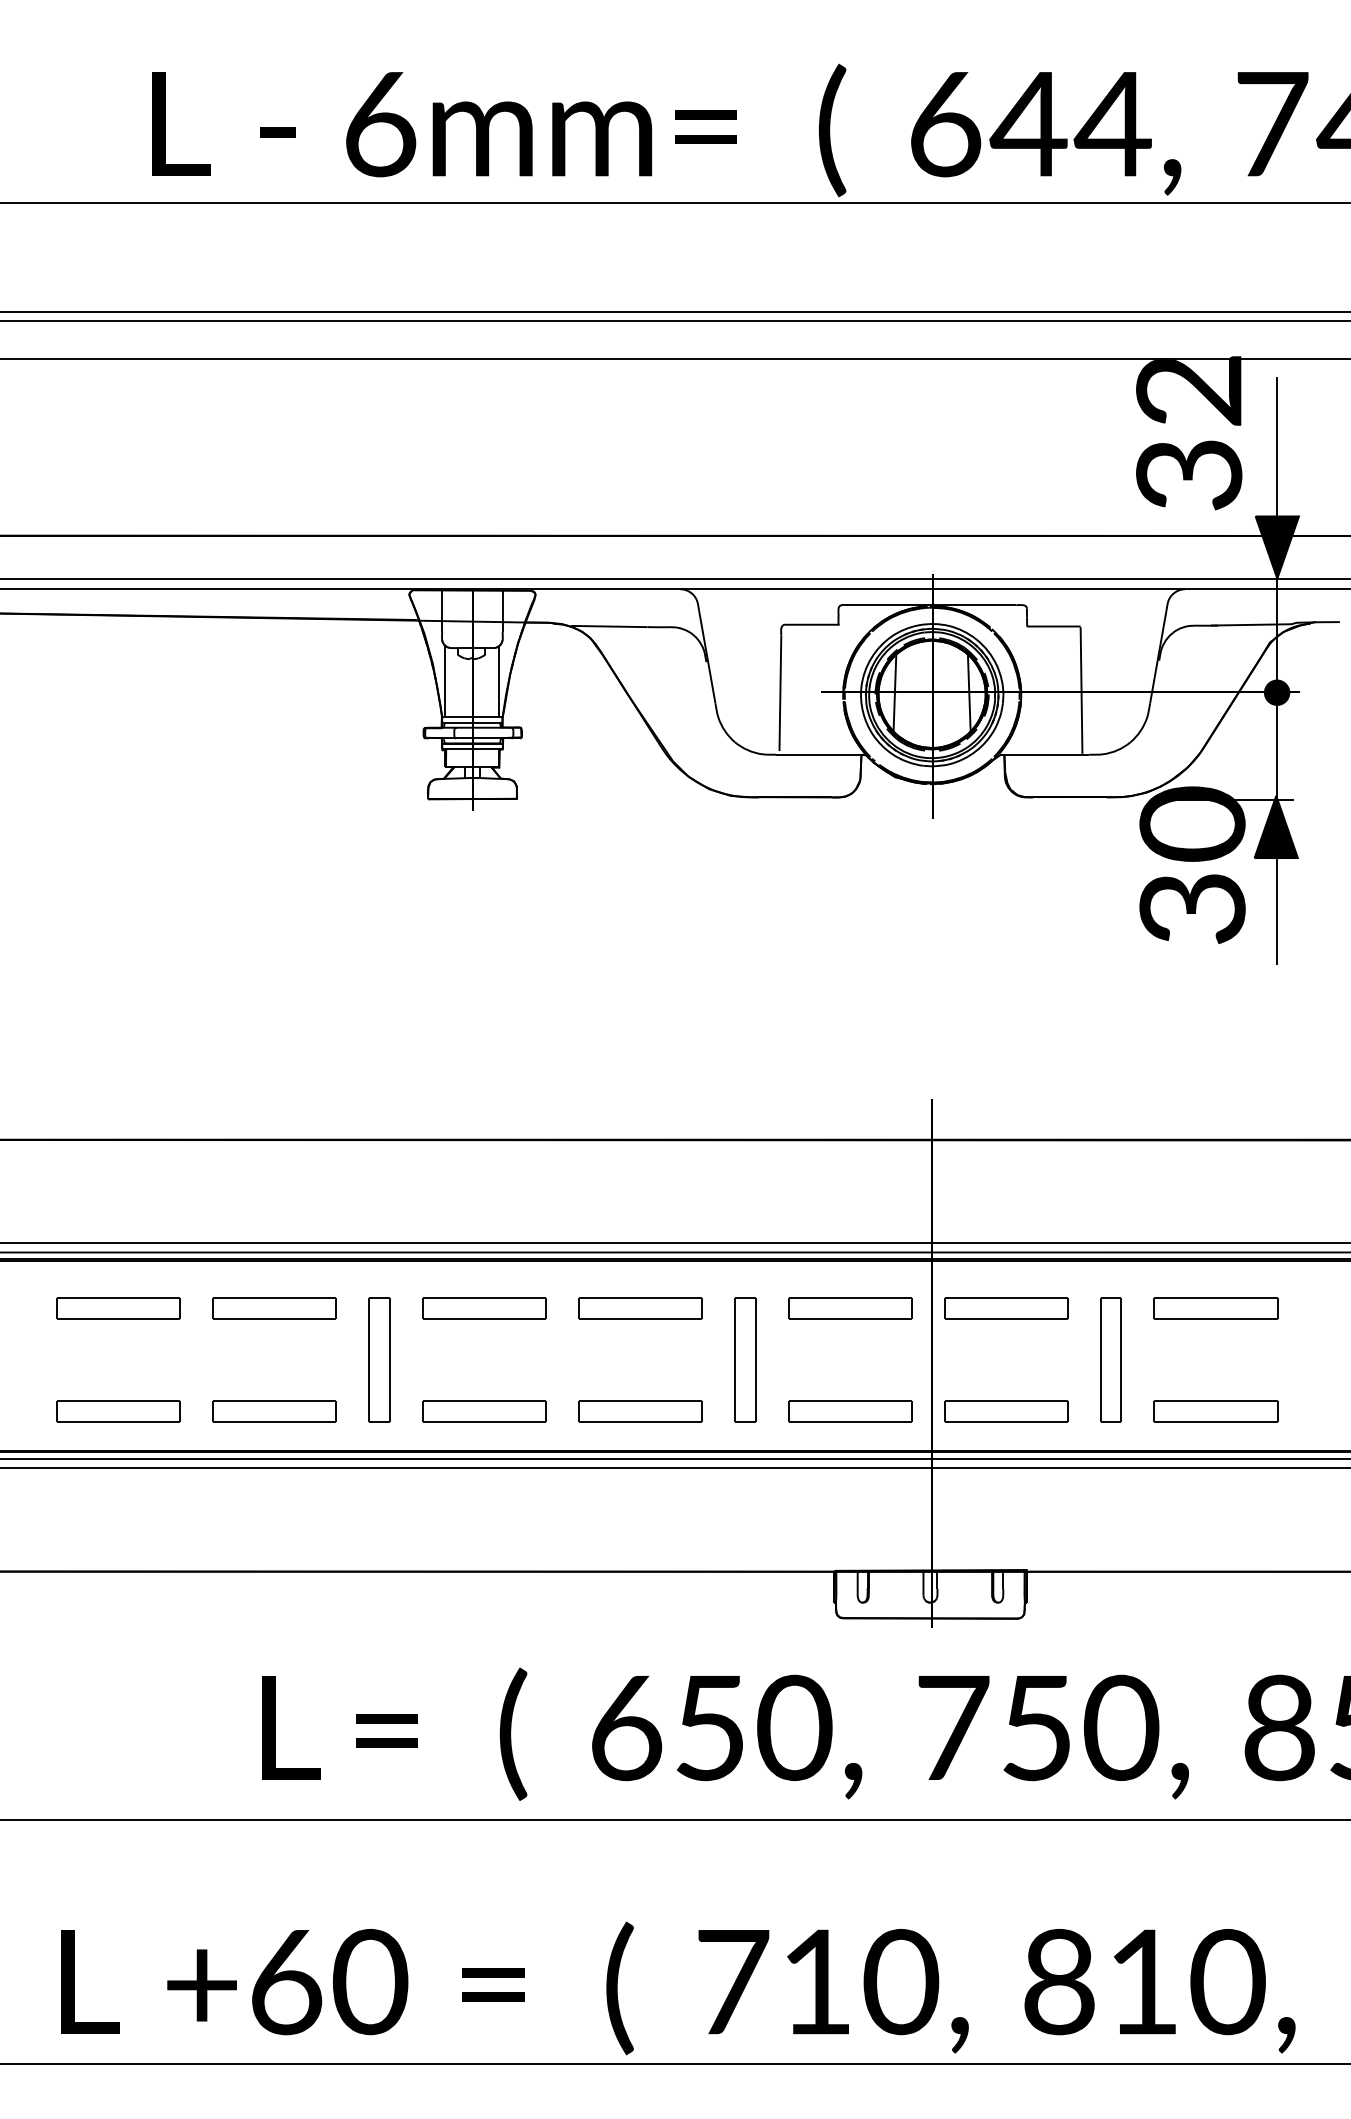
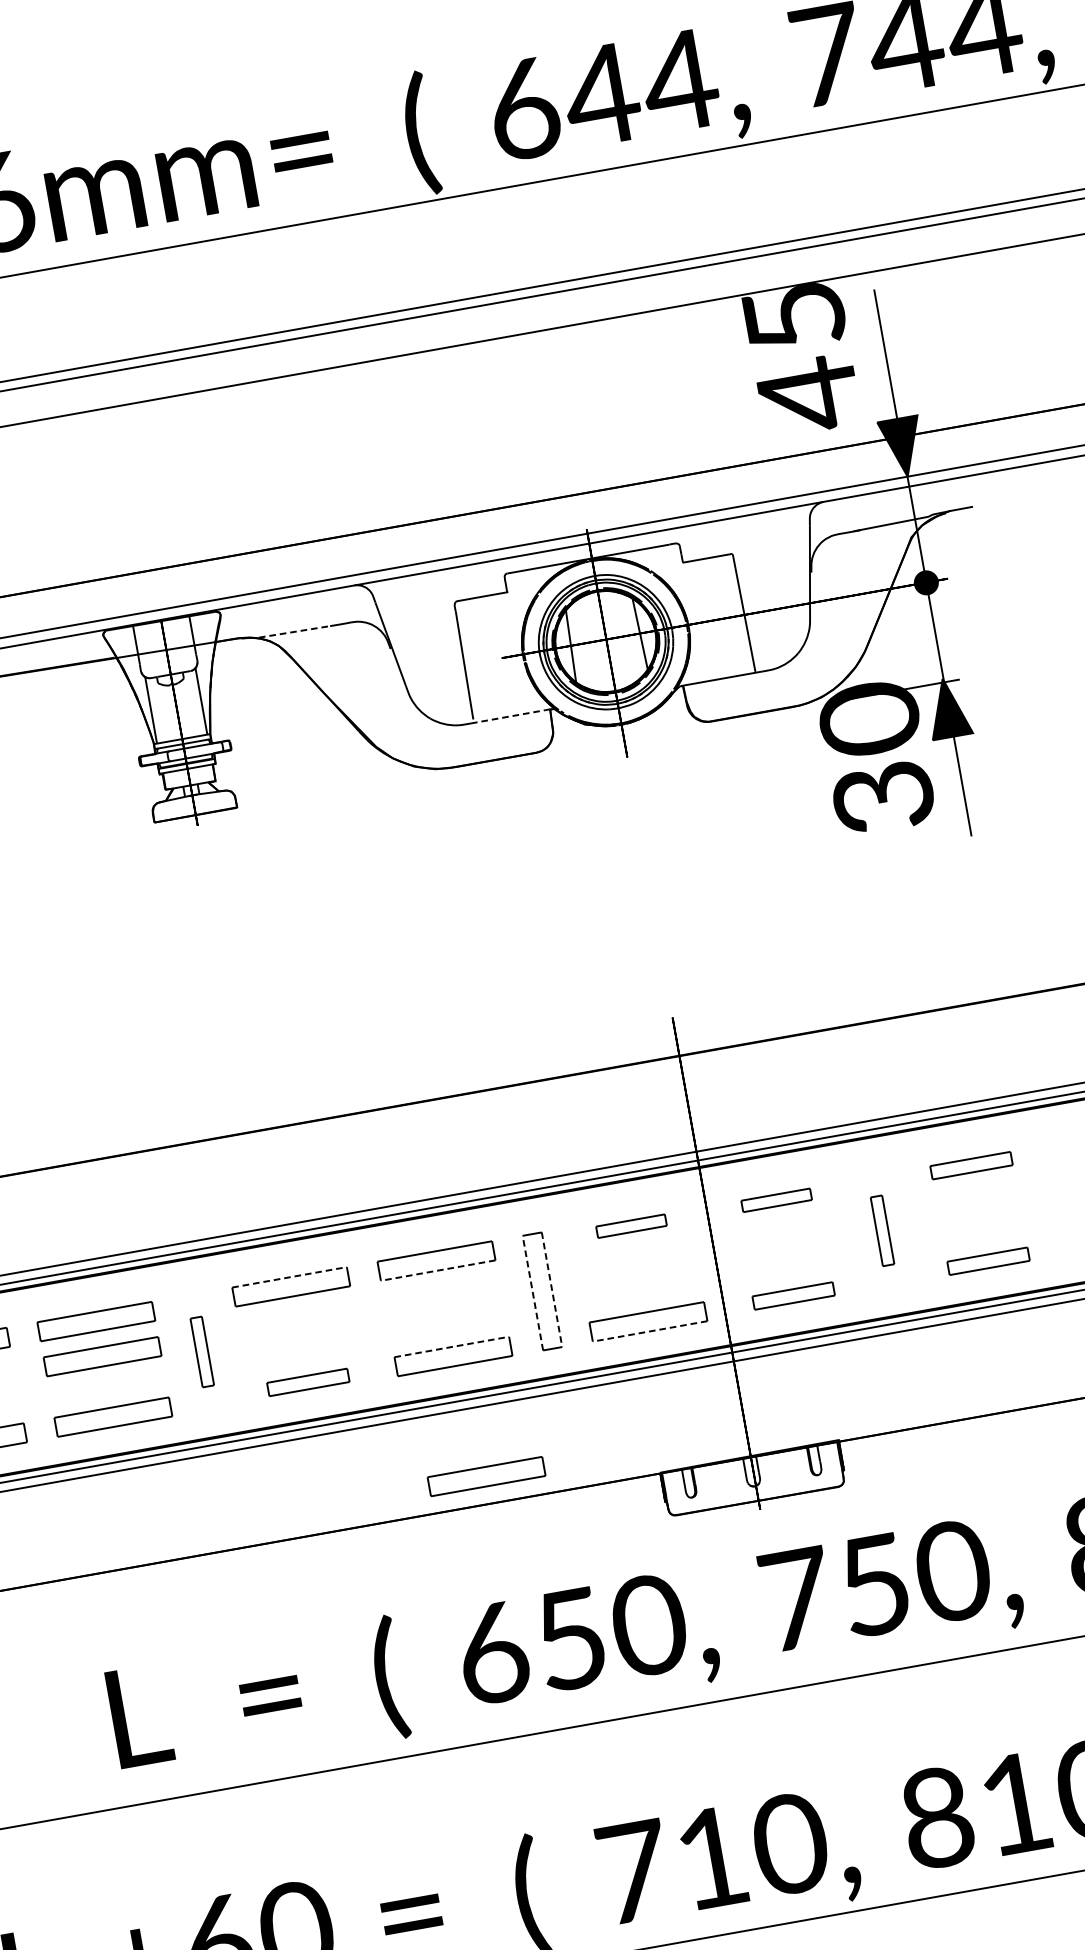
text: (1189, 435) -> (802, 358), 32 -> 45
line: (609, 626) -> (294, 631), solid -> dashed
line: (821, 754) -> (512, 715), solid -> dashed
line: (484, 1298) -> (289, 1277), solid -> dashed
part: (850, 1308) -> (631, 1226), size x0.6
part: (1006, 1308) -> (776, 1200), size x0.6
part: (1215, 1308) -> (971, 1165), size x0.7
line: (640, 1318) -> (438, 1270), solid -> dashed
part: (274, 1346) -> (102, 1356), added
part: (379, 1359) -> (202, 1351), size x0.6
part: (1110, 1359) -> (881, 1230), size x0.6
line: (735, 1360) -> (533, 1293), solid -> dashed
line: (755, 1360) -> (551, 1290), solid -> dashed
line: (640, 1401) -> (451, 1347), solid -> dashed
part: (484, 1411) -> (308, 1382), size x0.7
part: (1006, 1411) -> (793, 1296), size x0.7
part: (1215, 1411) -> (988, 1261), size x0.7
line: (850, 1421) -> (650, 1331), solid -> dashed
part: (652, 1542) -> (486, 1476), added
text: (291, 1727) -> (140, 1715), moved

